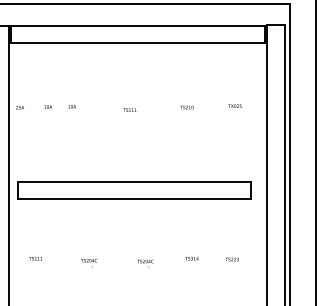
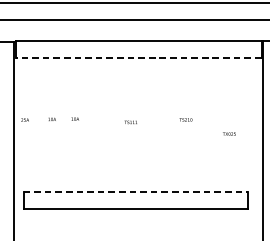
line: (137, 42) -> (138, 57), solid -> dashed
text: (234, 105) -> (228, 133), moved
line: (135, 182) -> (136, 192), solid -> dashed

